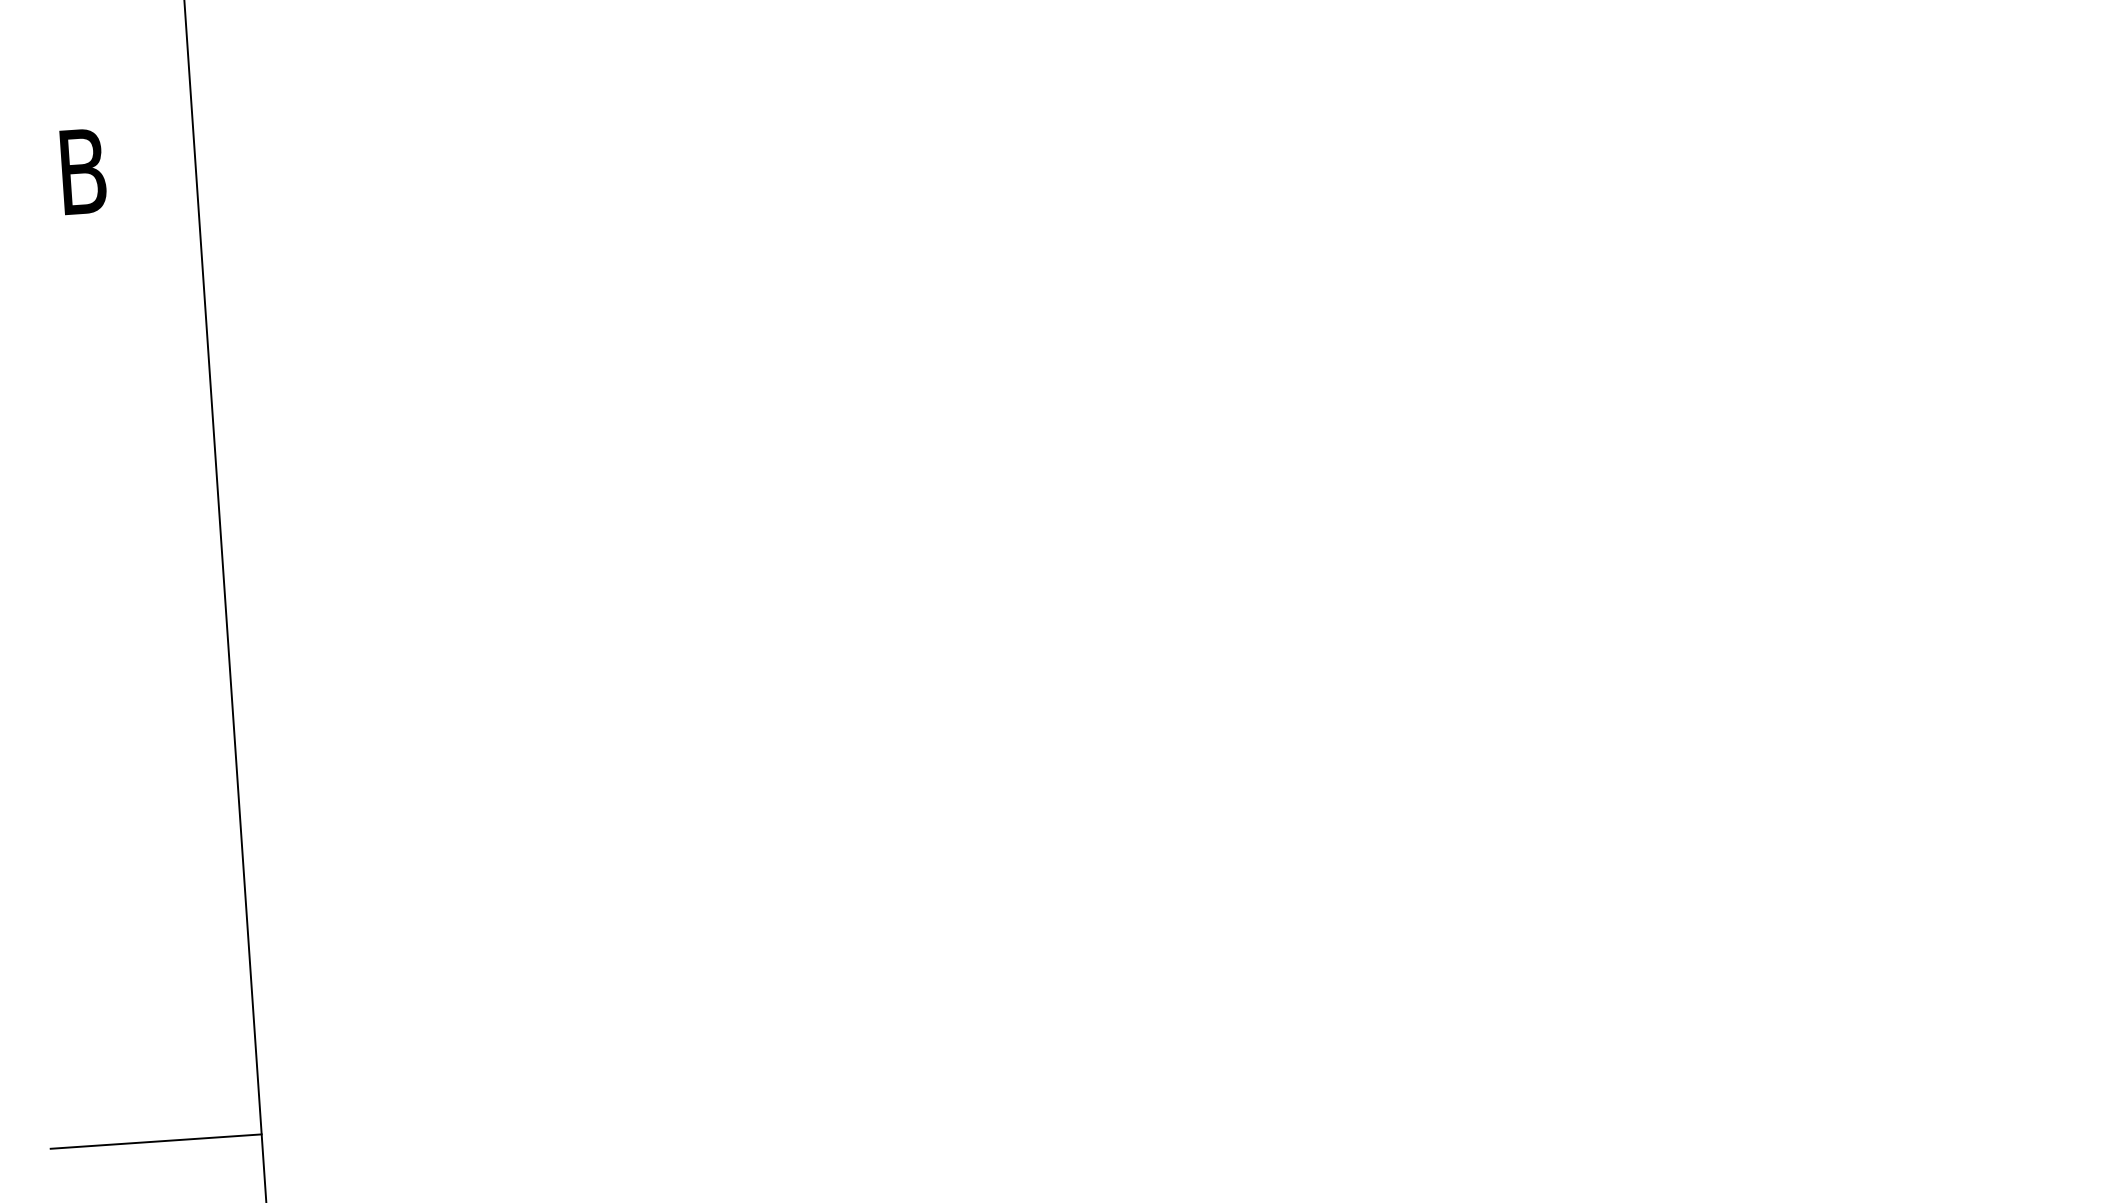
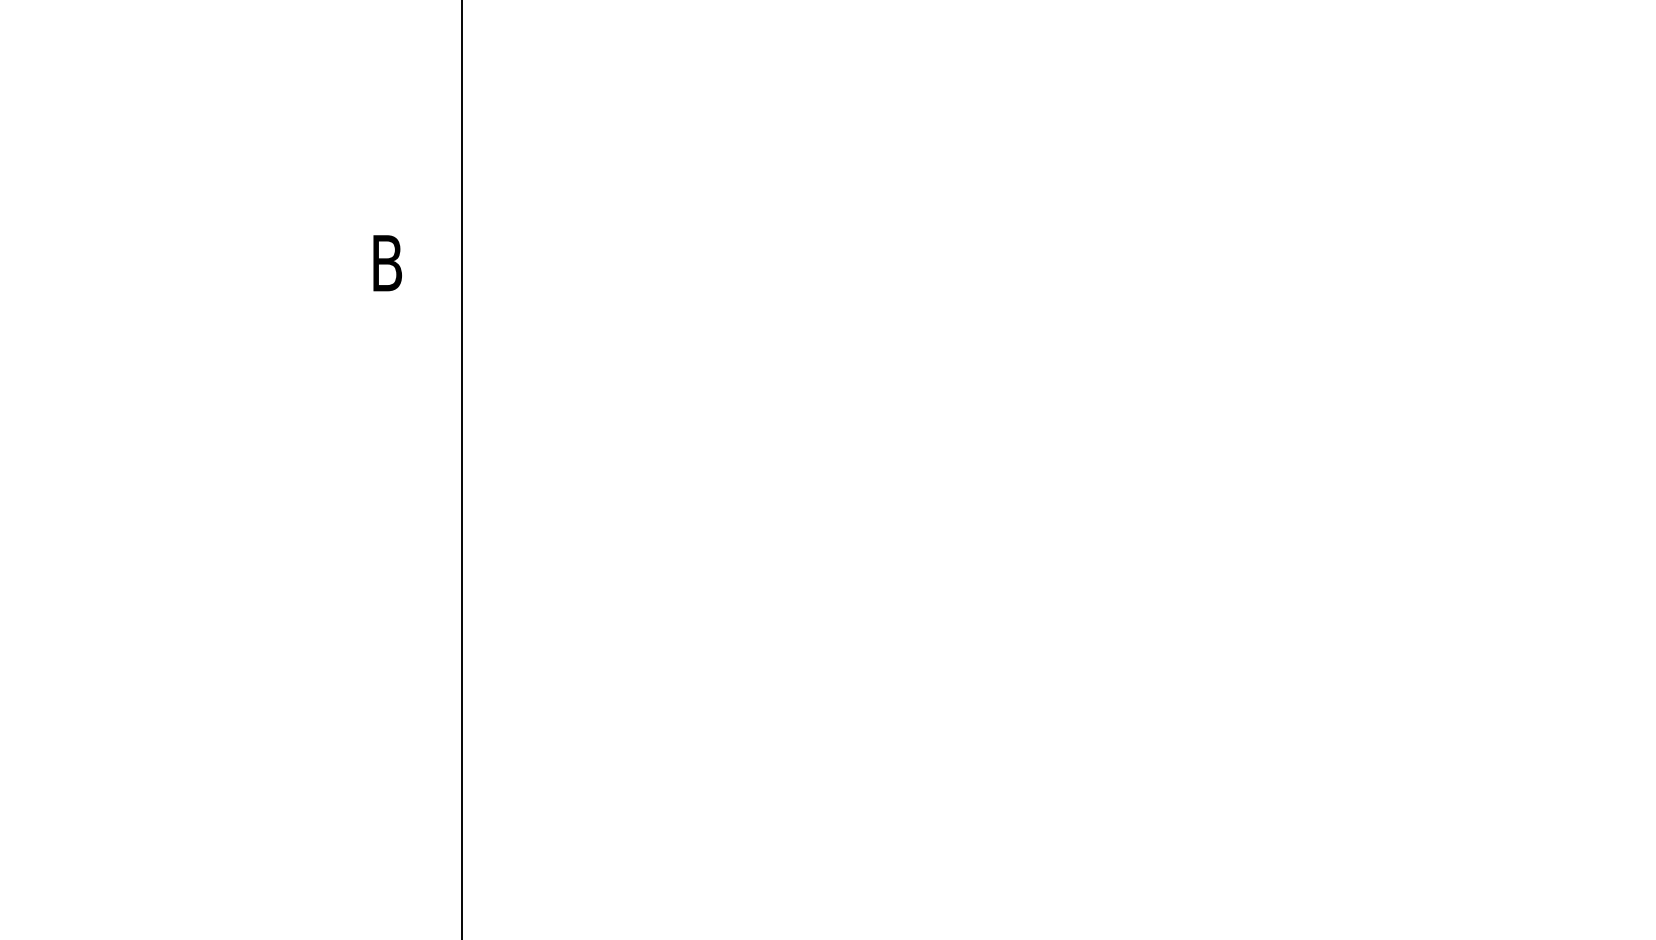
line: (155, 1140) -> (391, 907), removed

